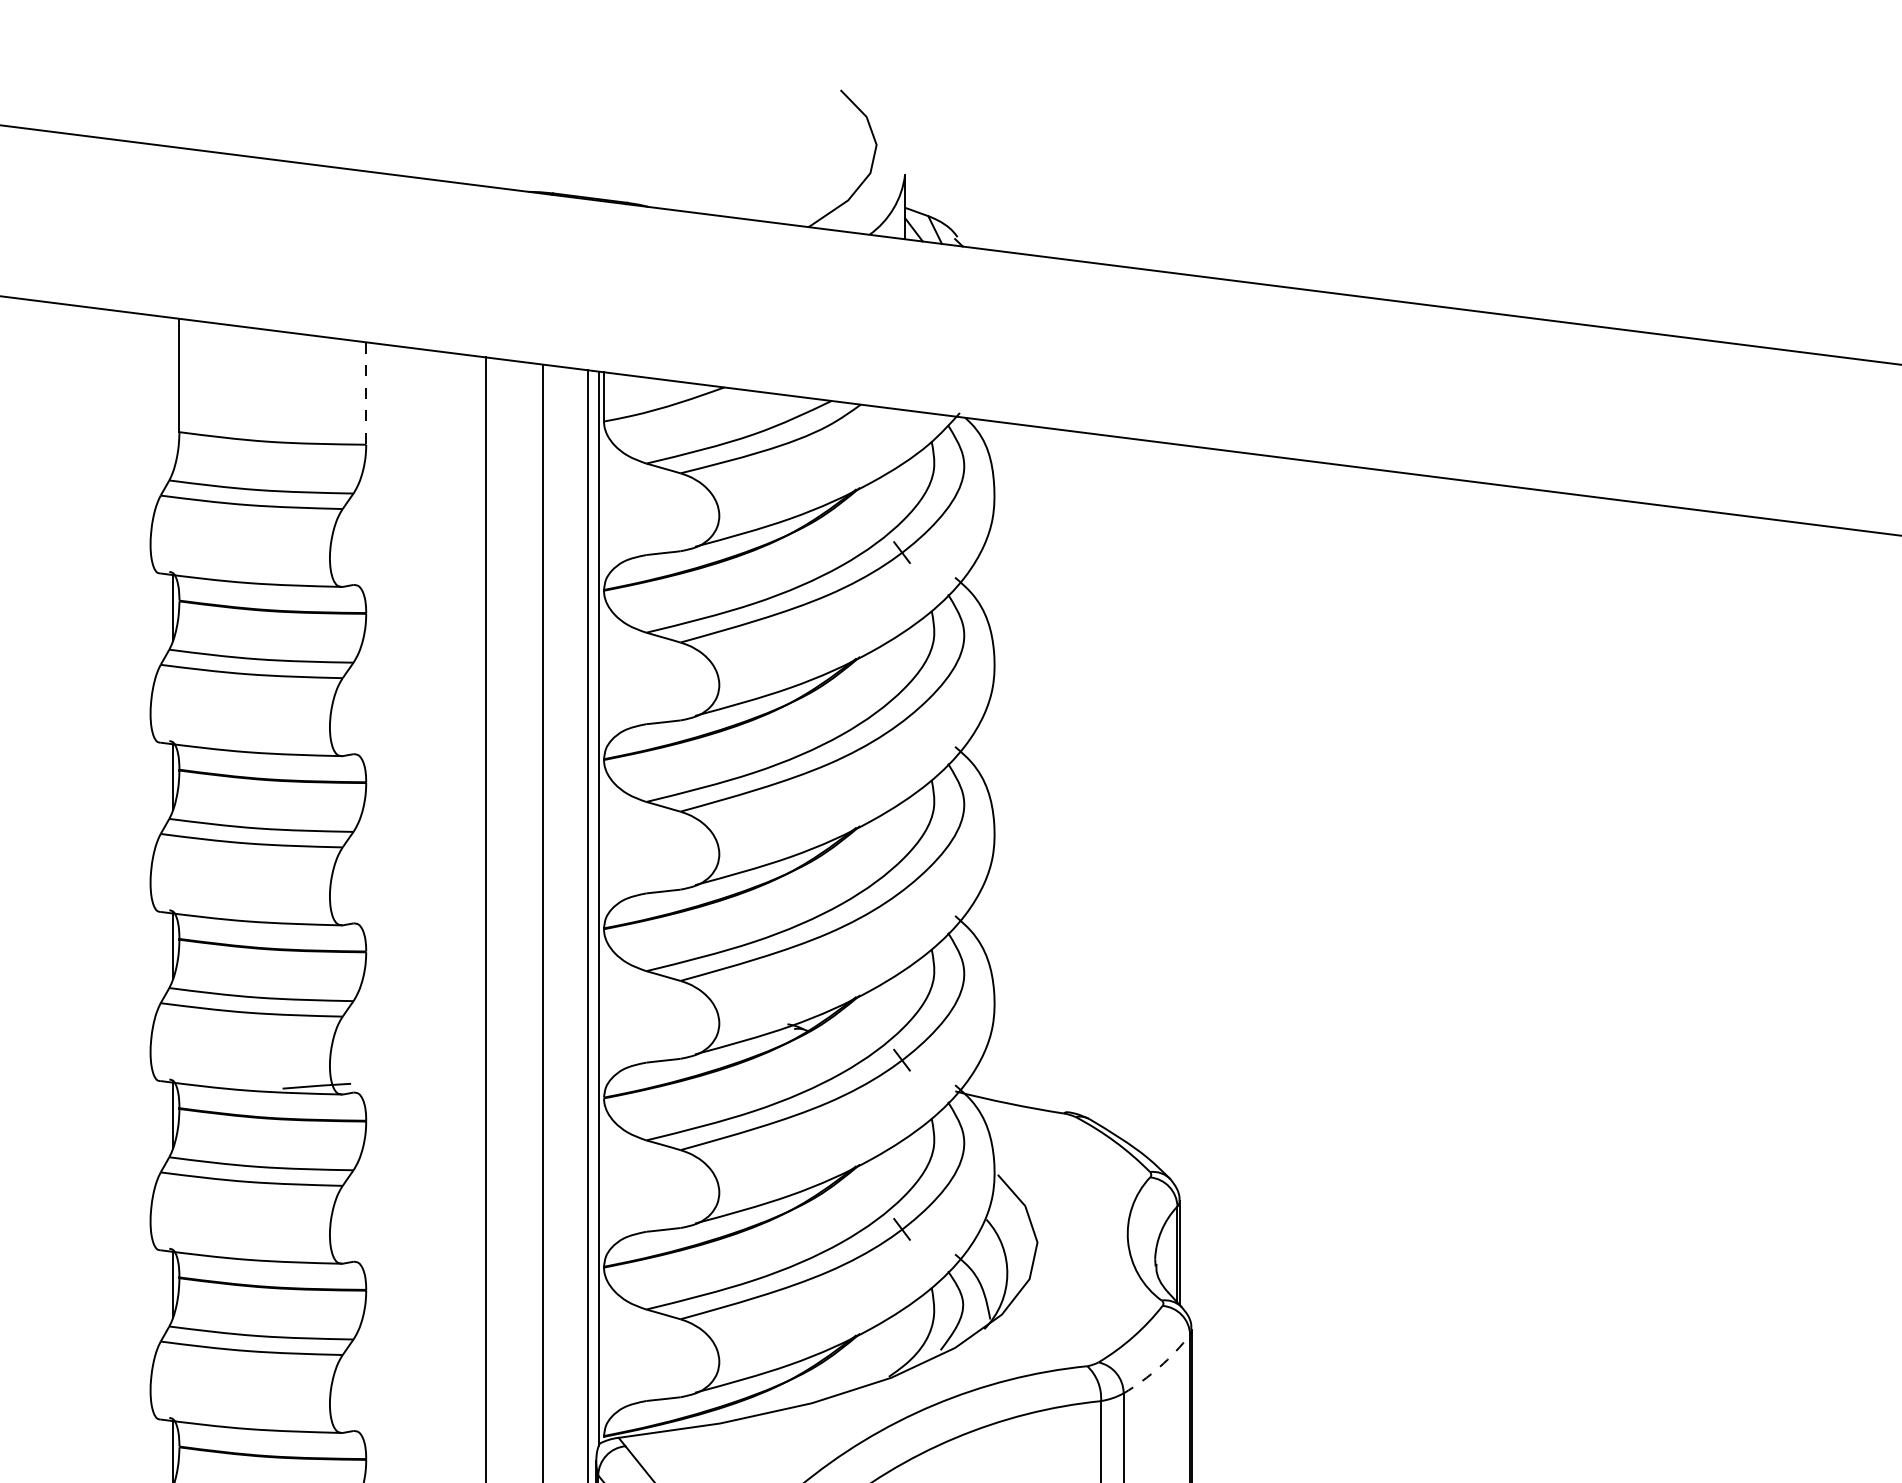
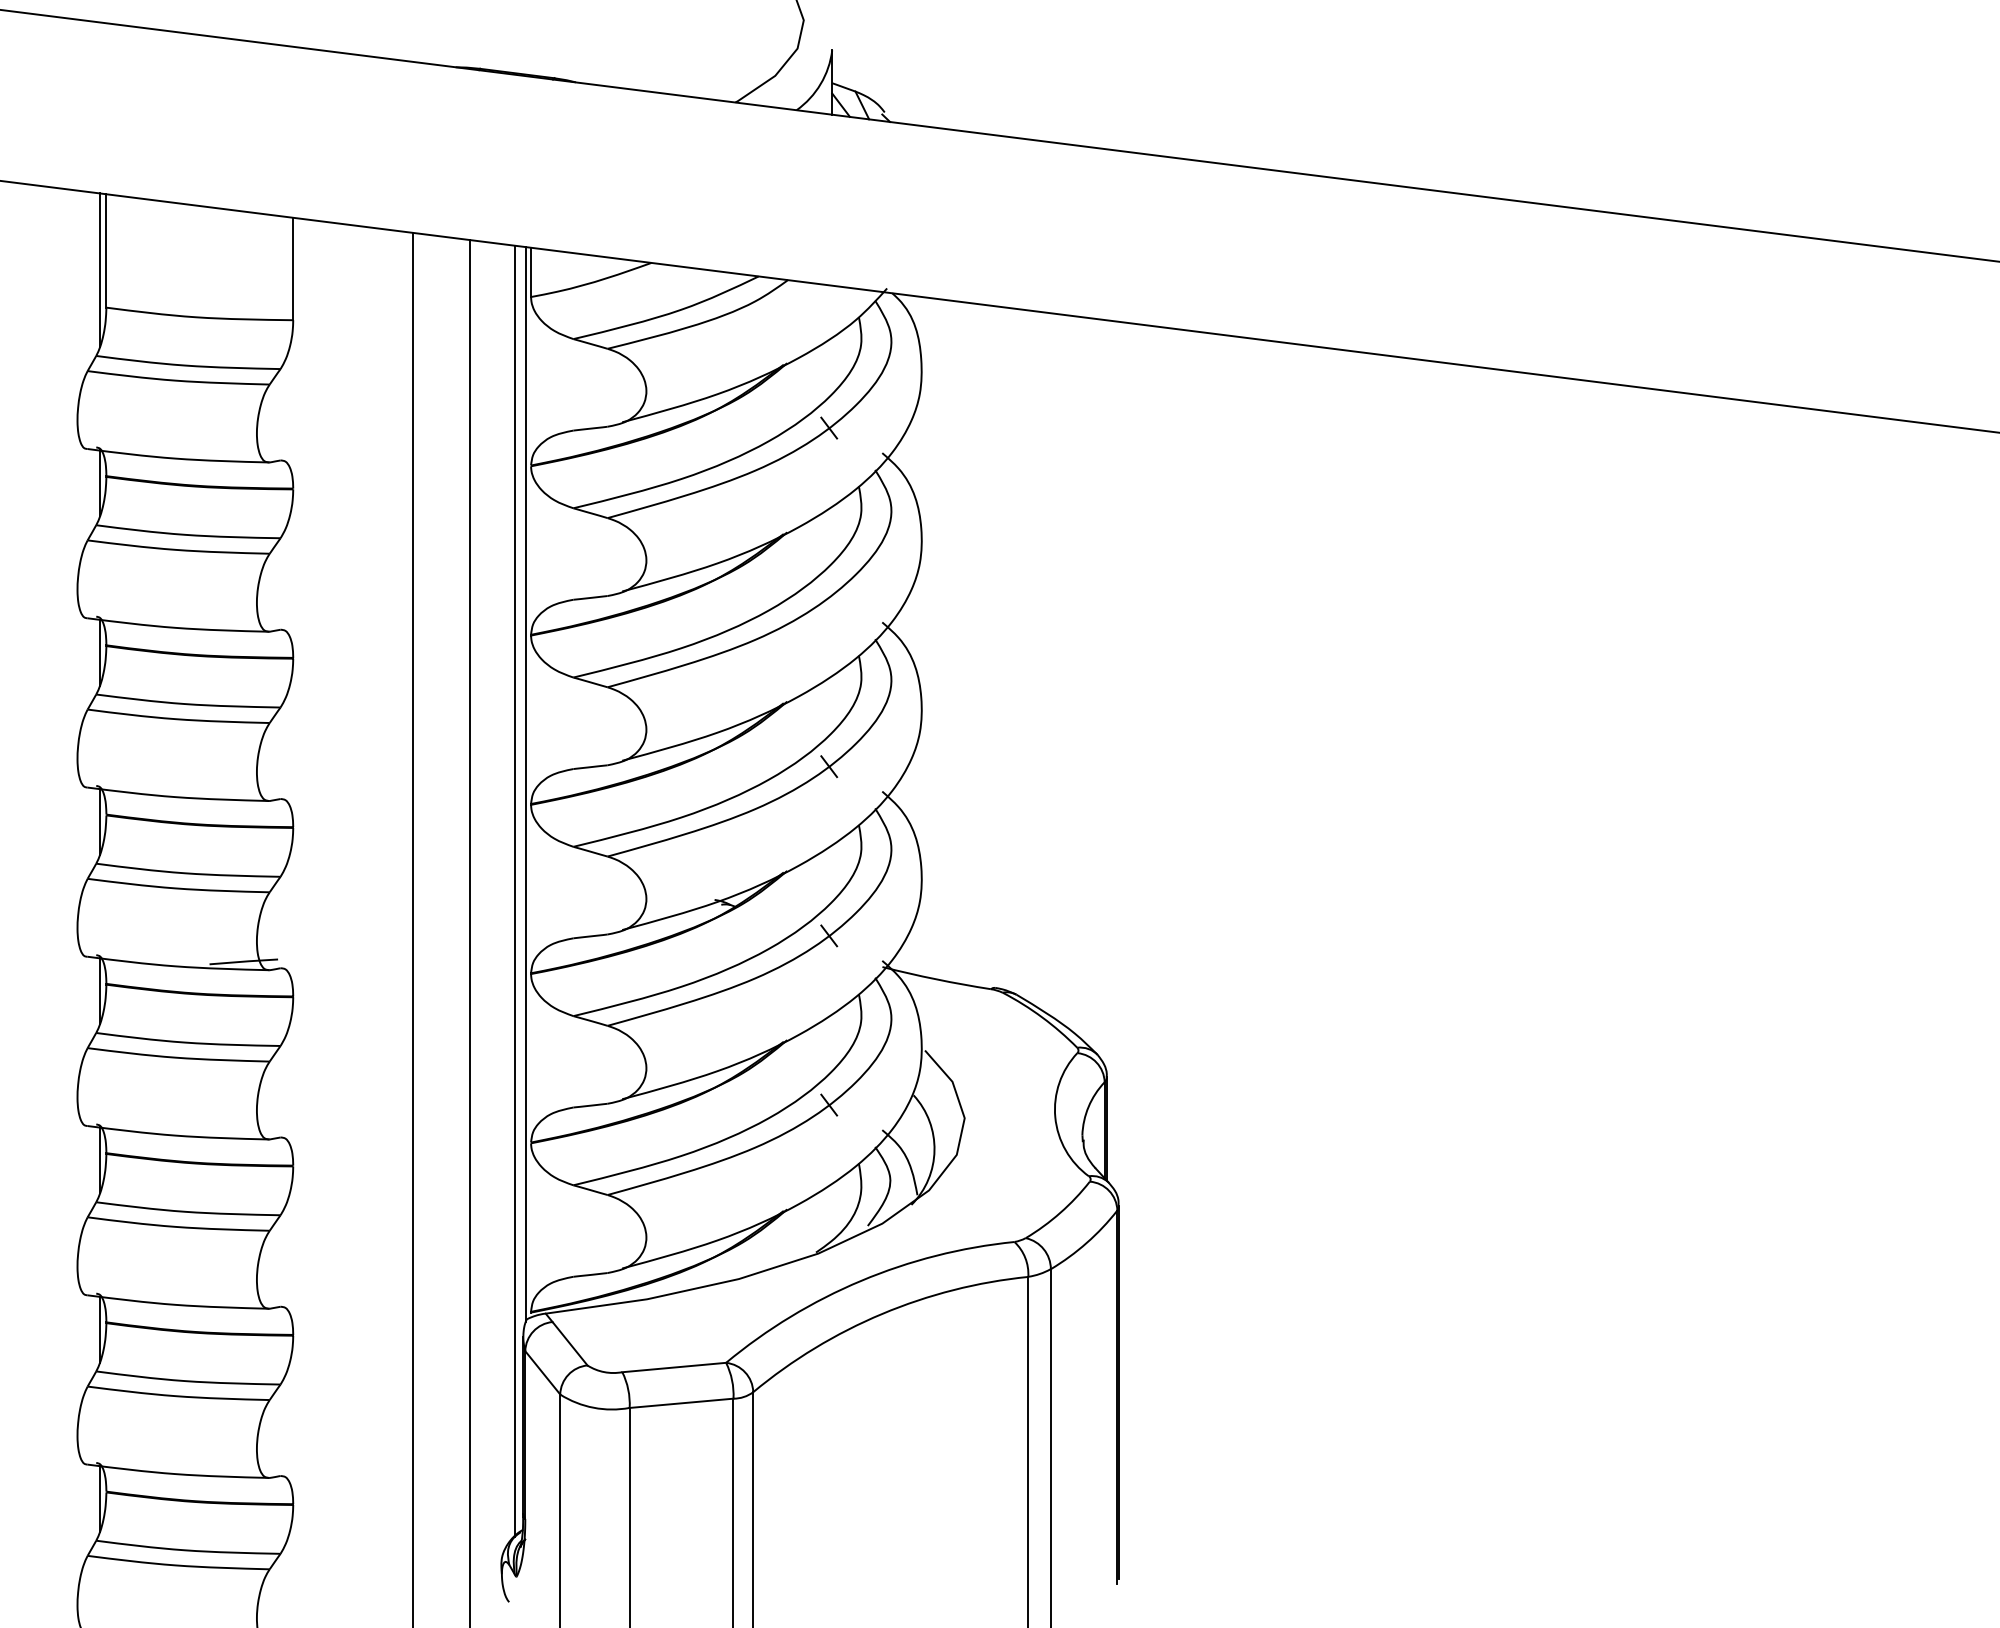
line: (366, 394) -> (293, 269), dashed -> solid
line: (173, 395) -> (100, 270), added
line: (902, 890) -> (829, 766), added
arc: (1159, 1366) -> (1086, 1242), dashed -> solid

